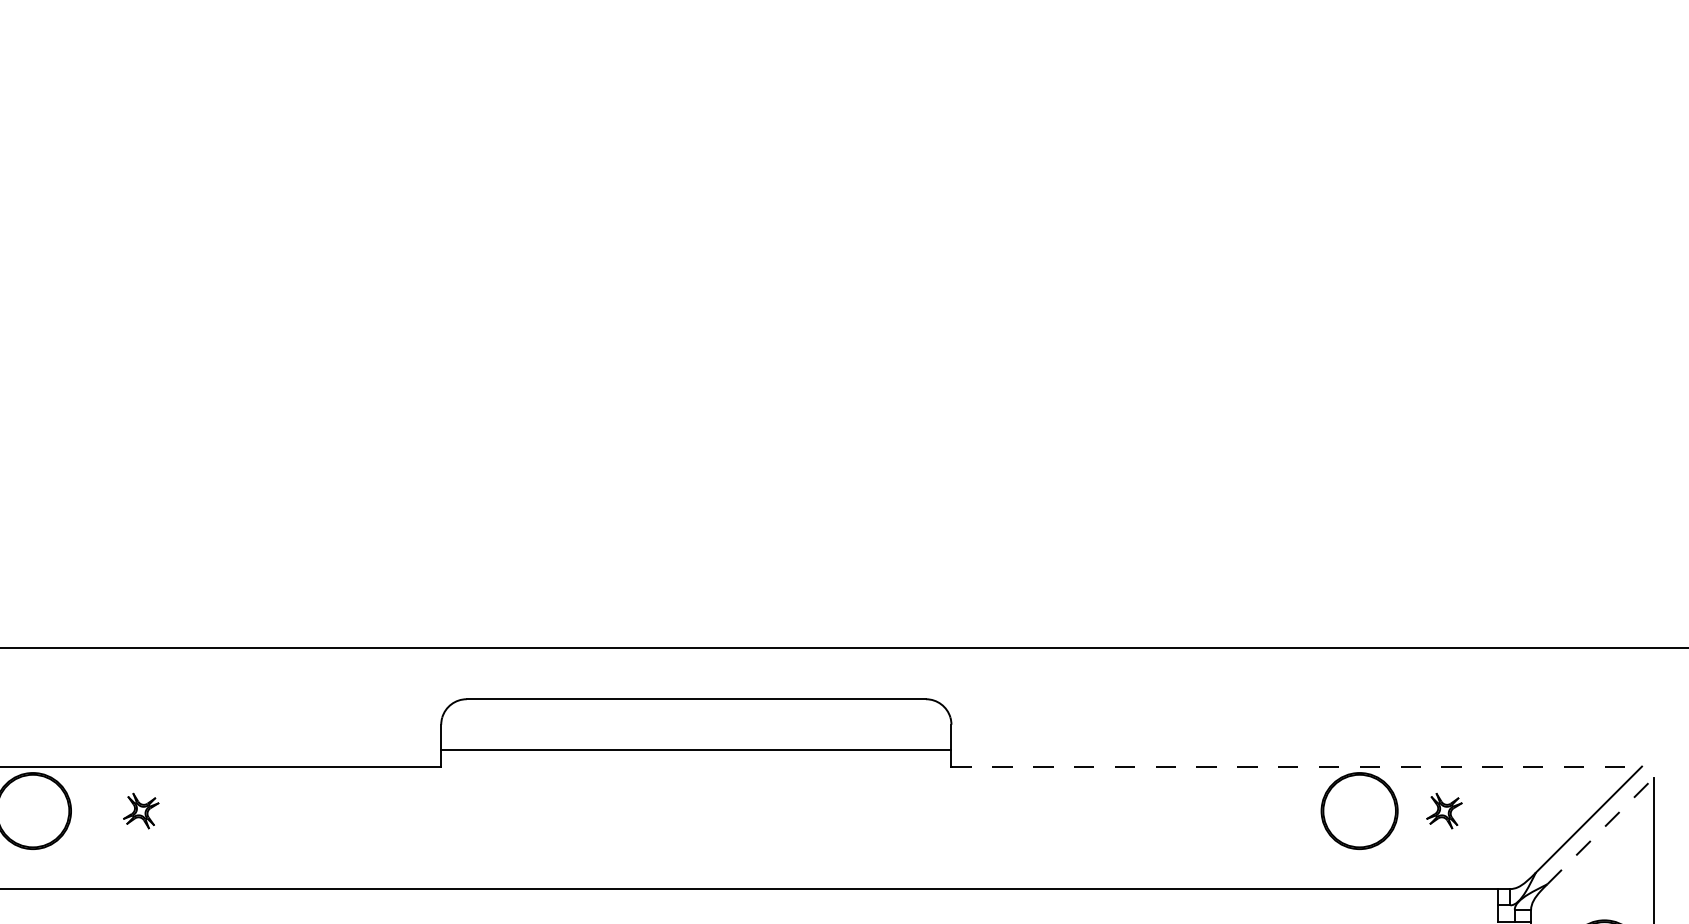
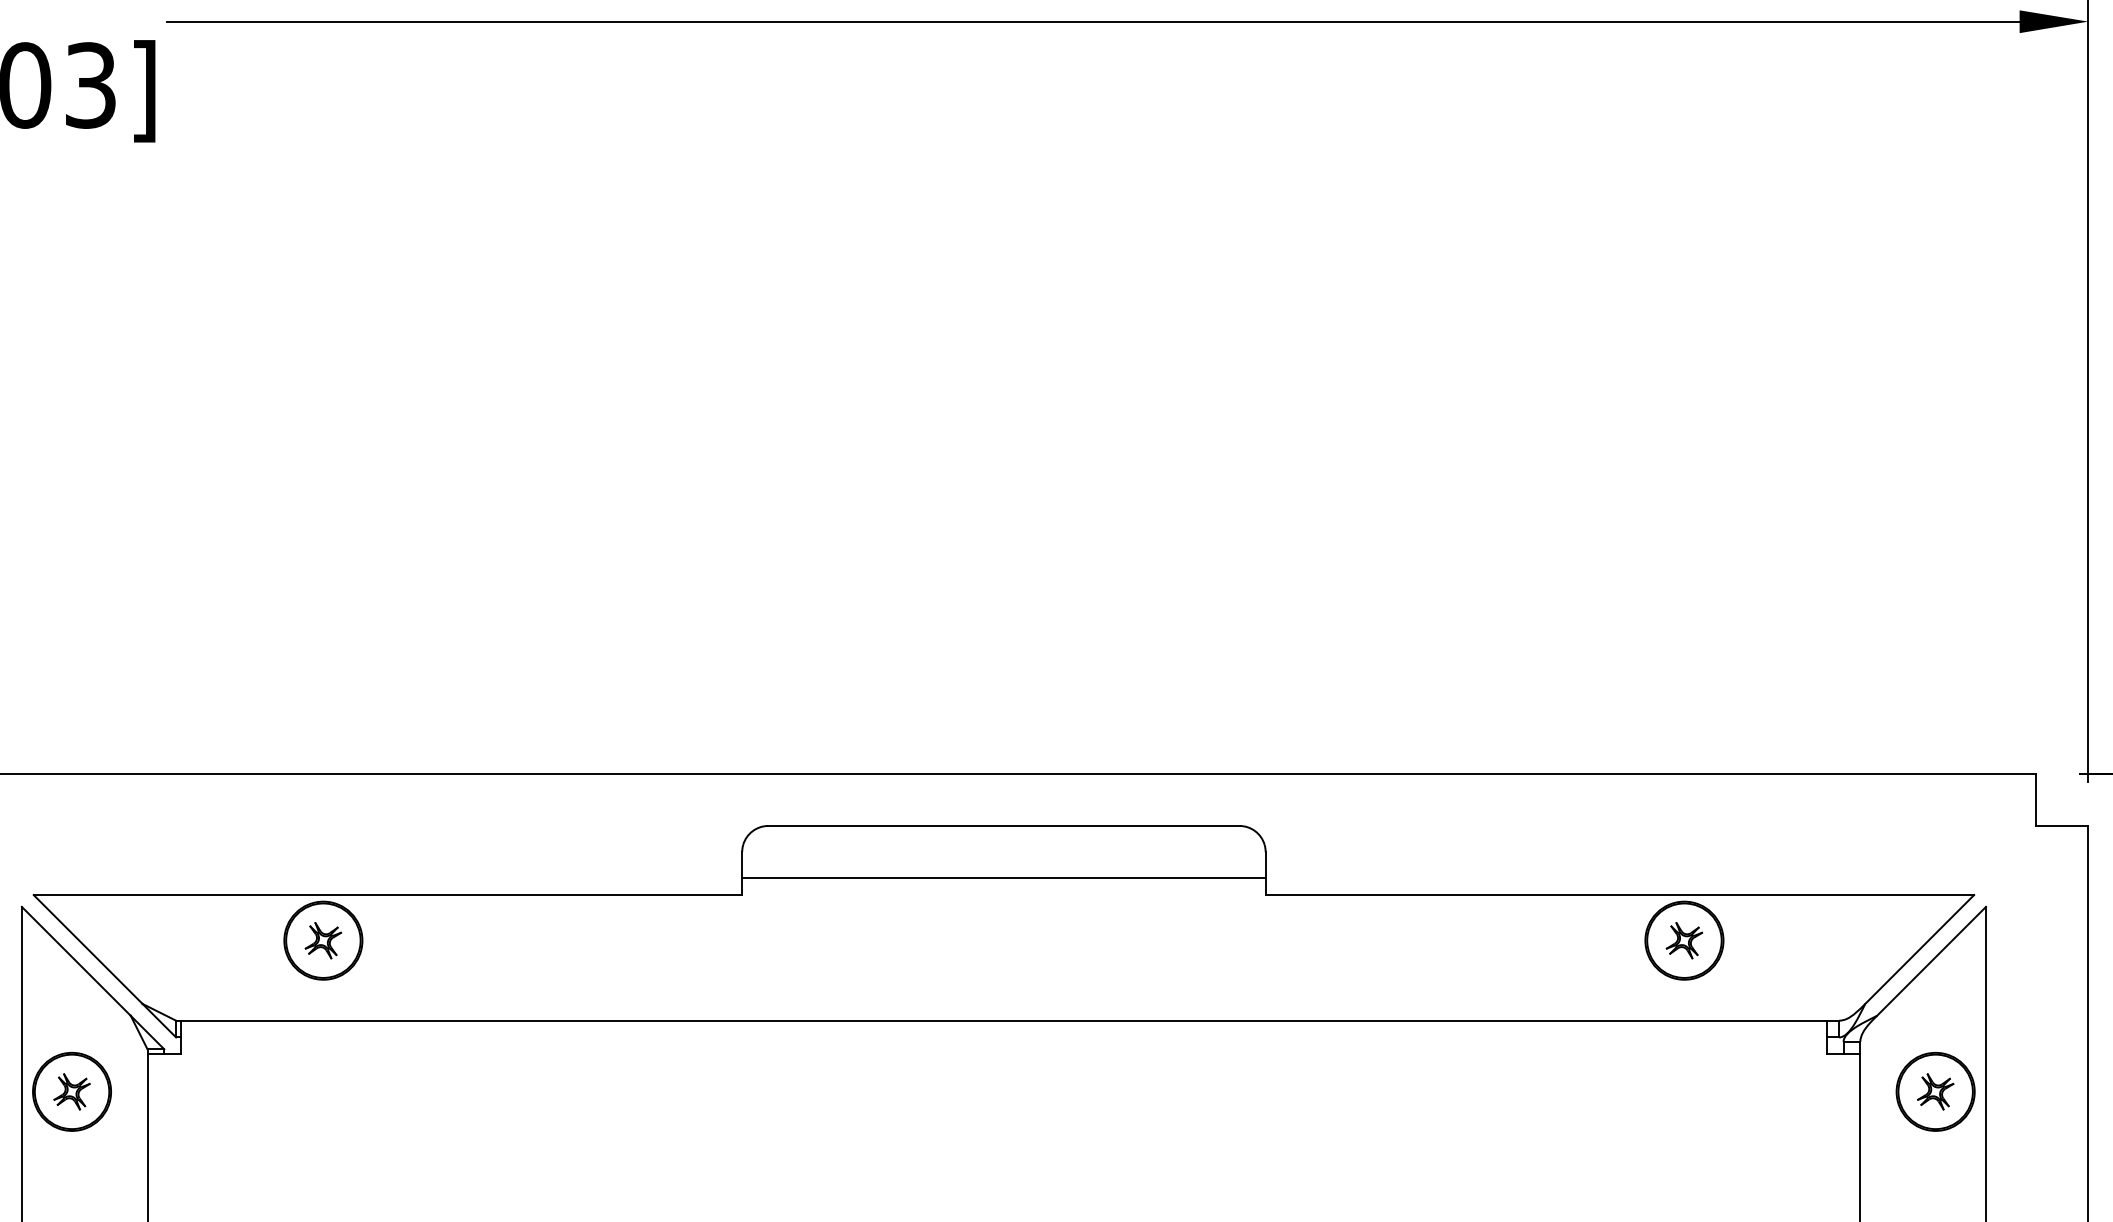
line: (1297, 767) -> (1620, 895), dashed -> solid
part: (140, 810) -> (322, 940), moved
part: (1444, 810) -> (1684, 940), moved
line: (1600, 831) -> (1931, 961), dashed -> solid

